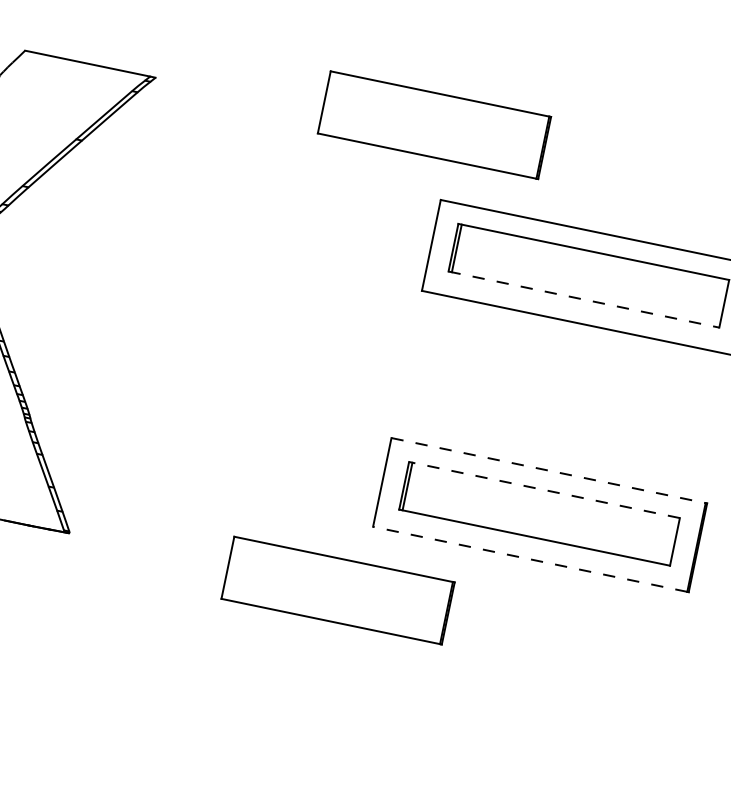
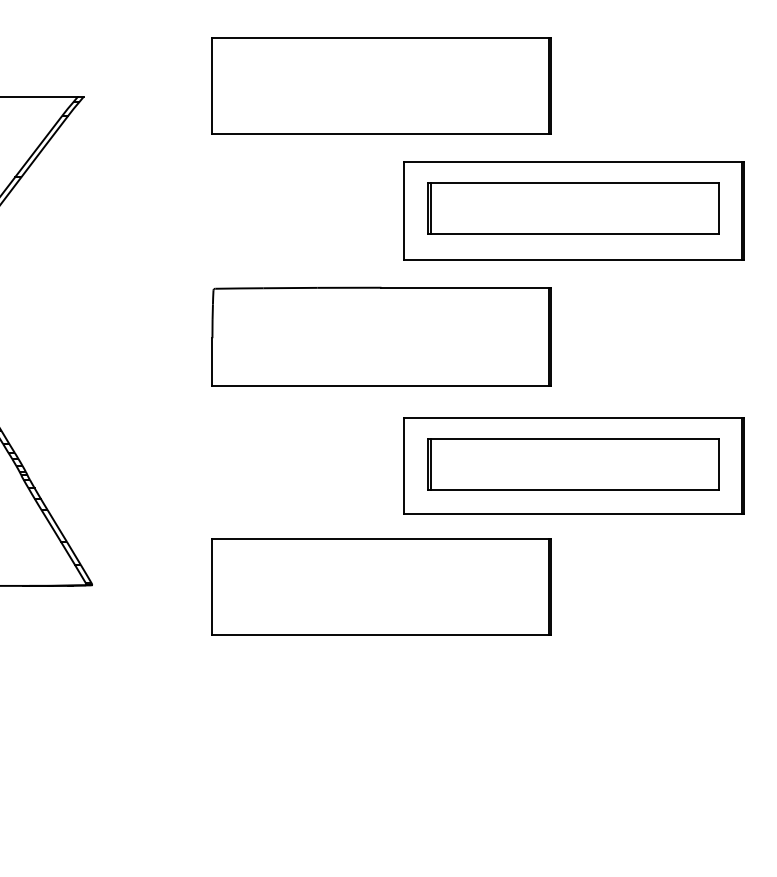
part: (434, 124) -> (381, 85), size x1.43
line: (584, 299) -> (573, 234), dashed -> solid
part: (386, 357) -> (381, 336), added
line: (548, 470) -> (573, 418), dashed -> solid
line: (544, 490) -> (573, 439), dashed -> solid
line: (529, 559) -> (572, 513), dashed -> solid
part: (337, 590) -> (381, 586), size x1.43

